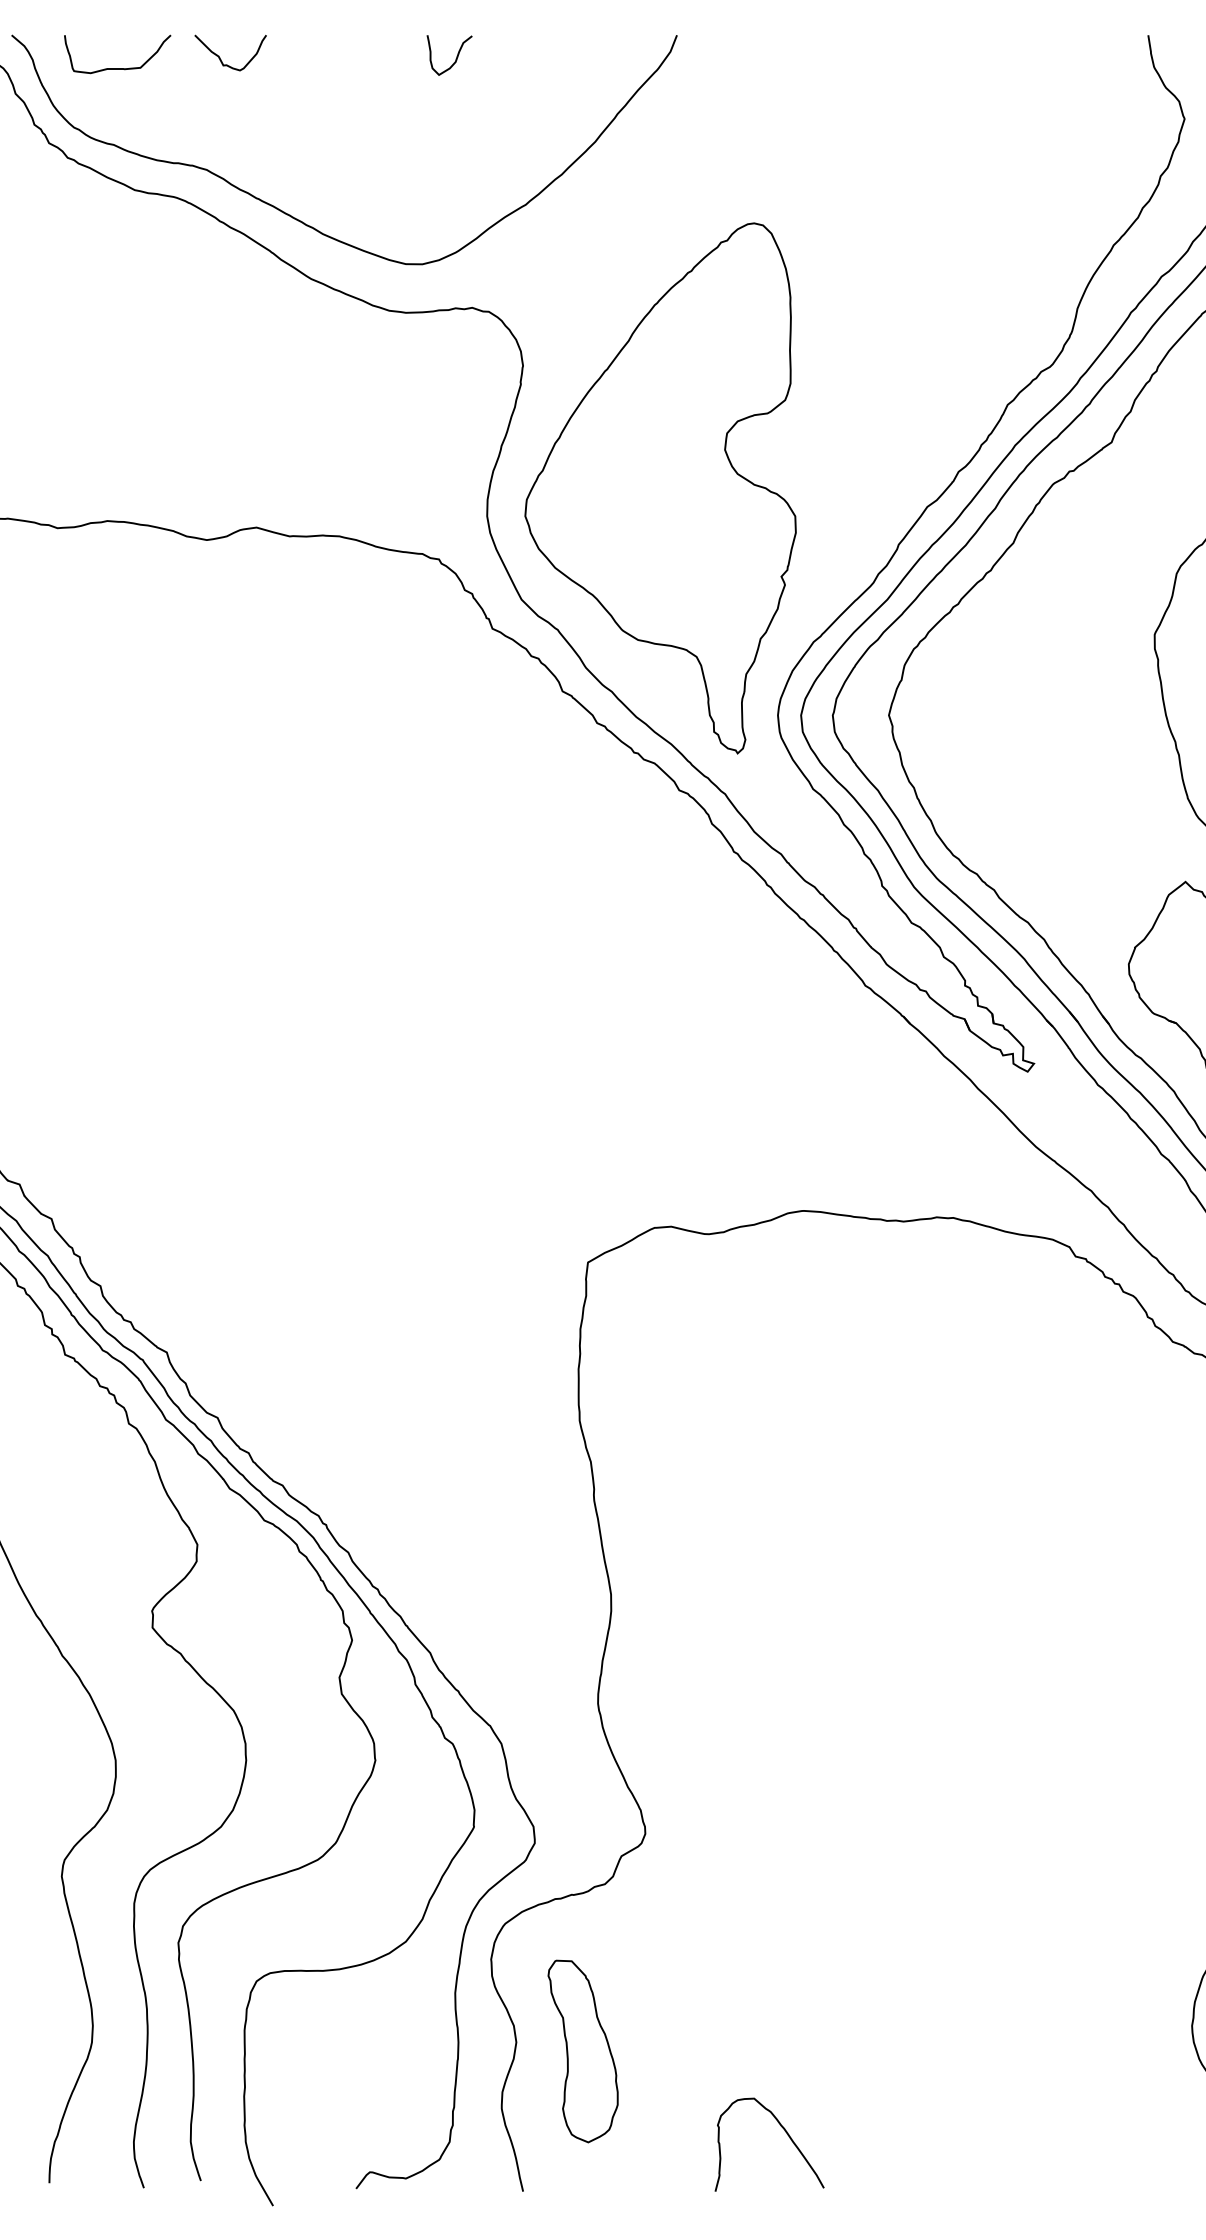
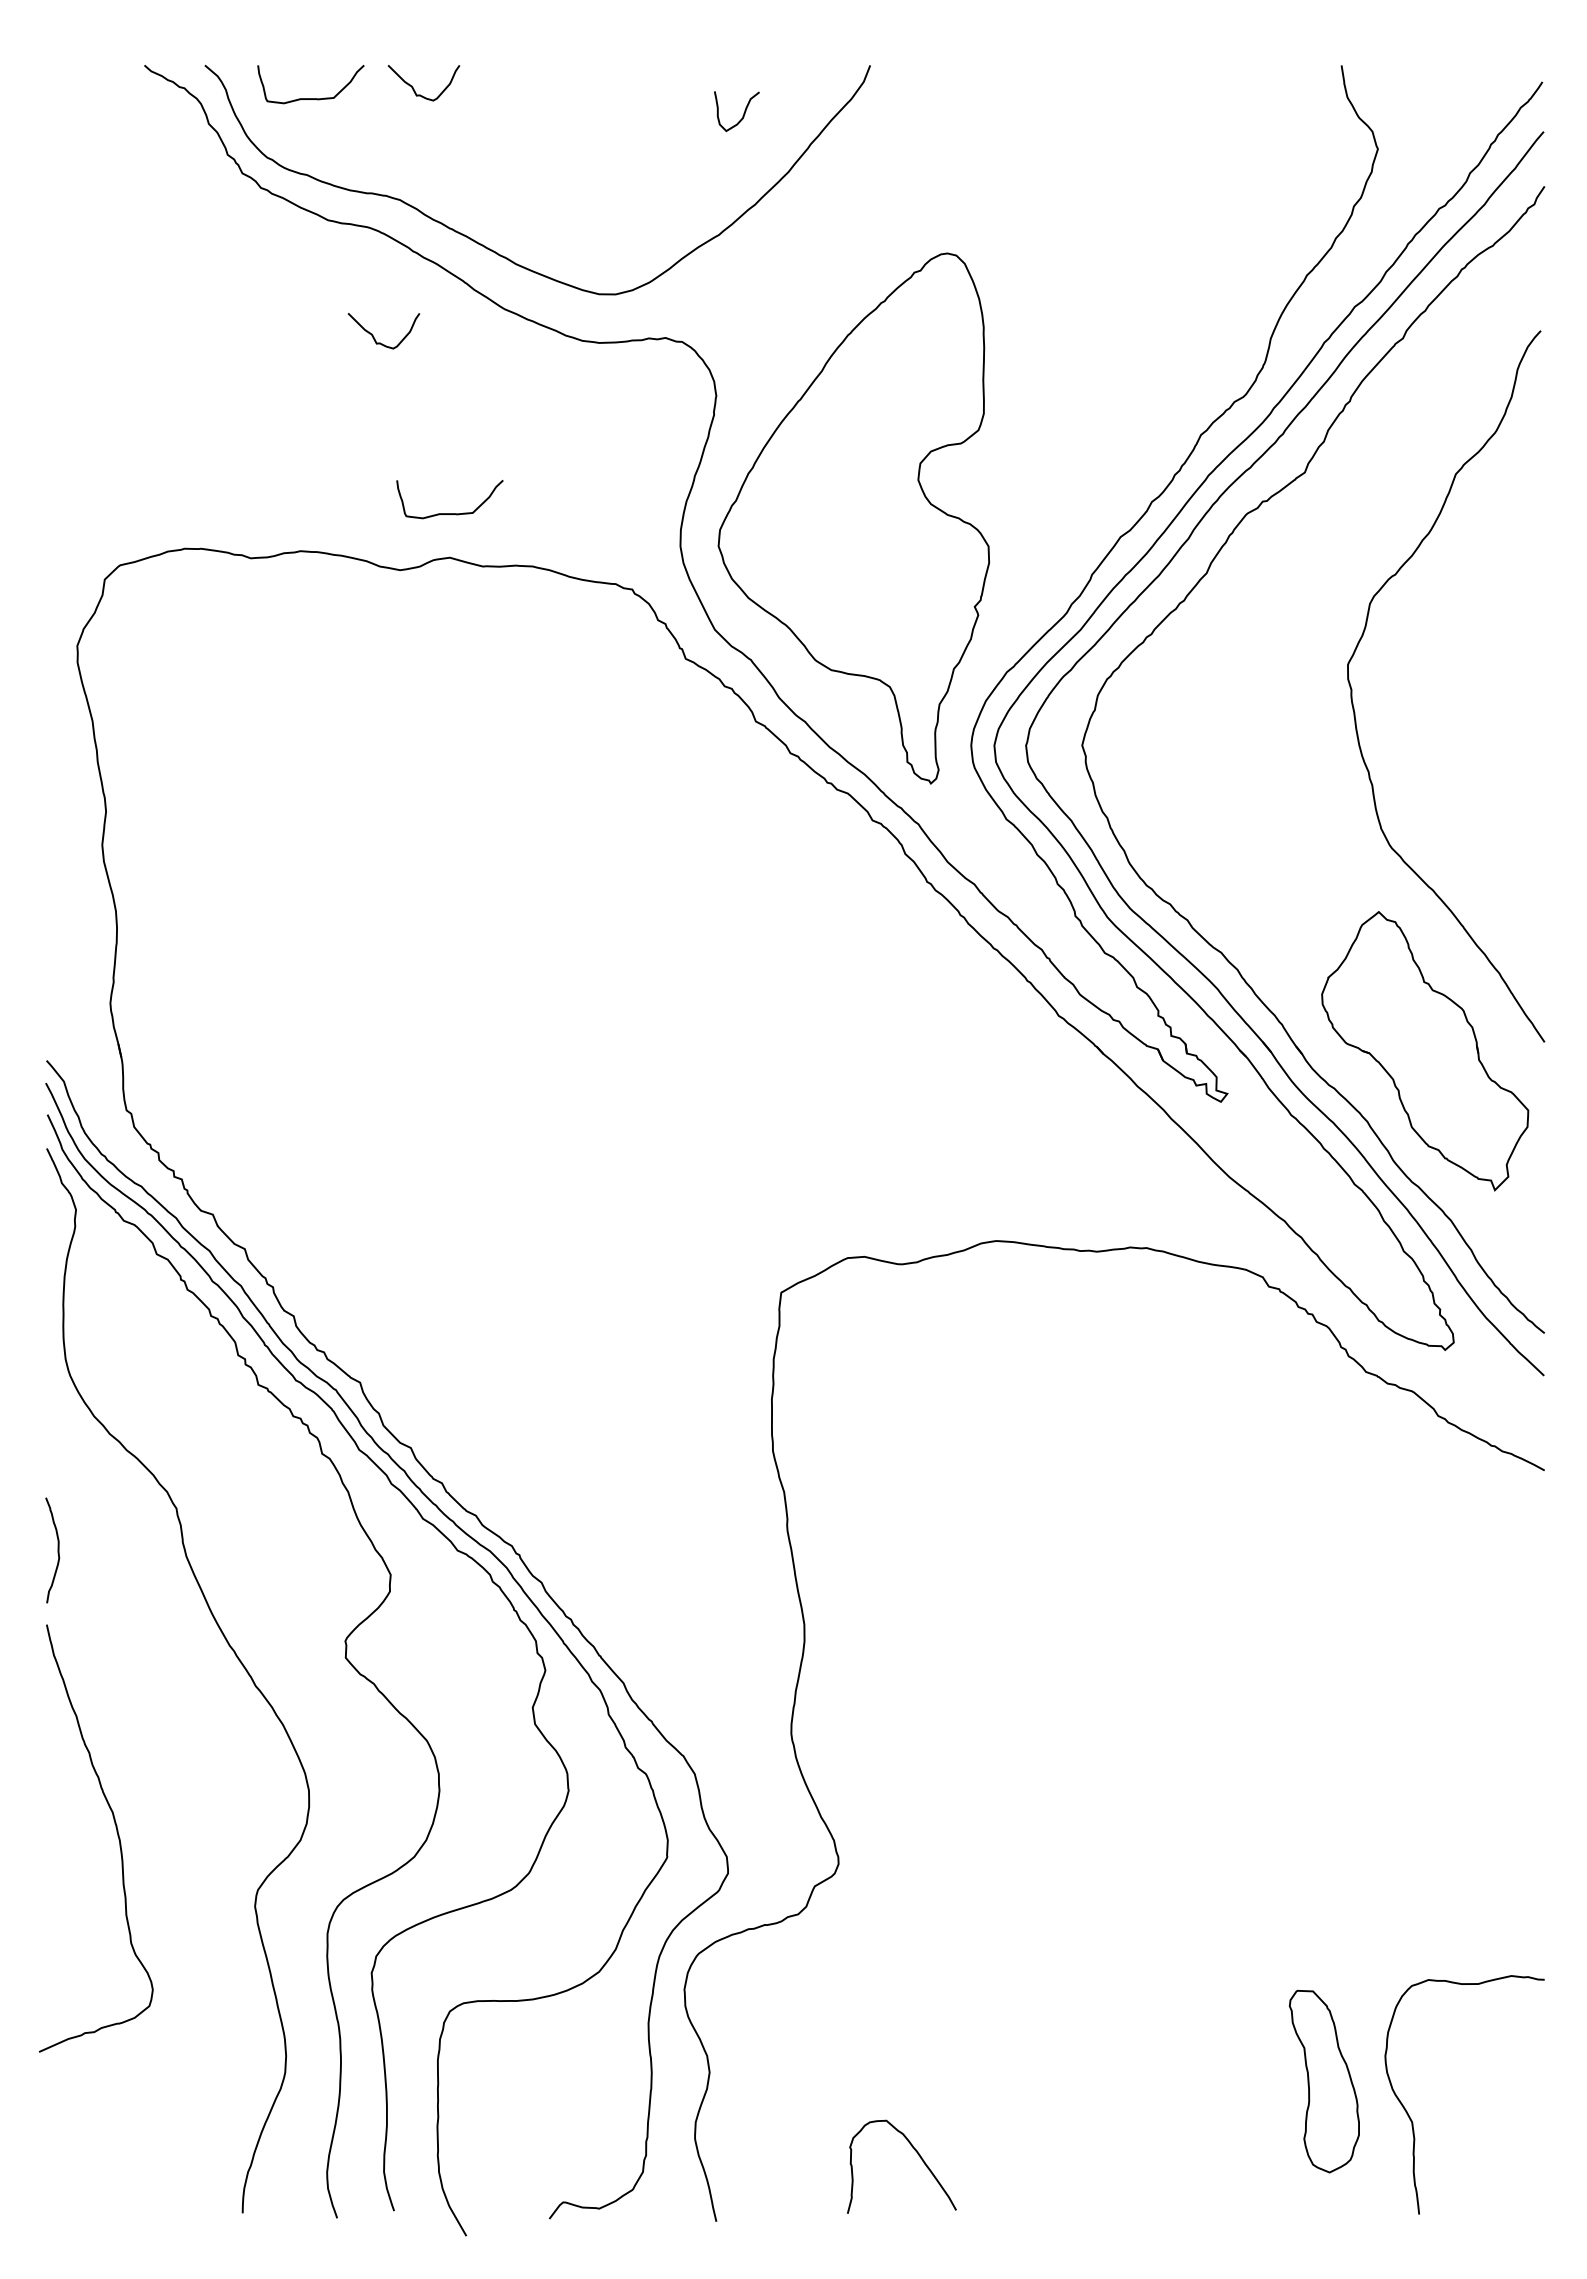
curve: (455, 59) -> (742, 115), moved
curve: (182, 308) -> (375, 338), added
curve: (256, 483) -> (449, 513), added
part: (583, 2051) -> (1324, 2081), moved
curve: (785, 2132) -> (917, 2154), moved

